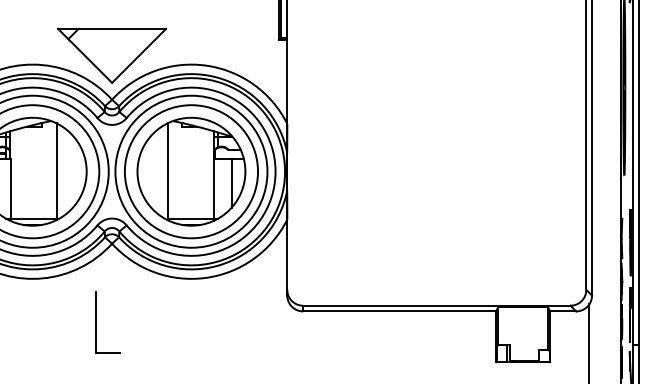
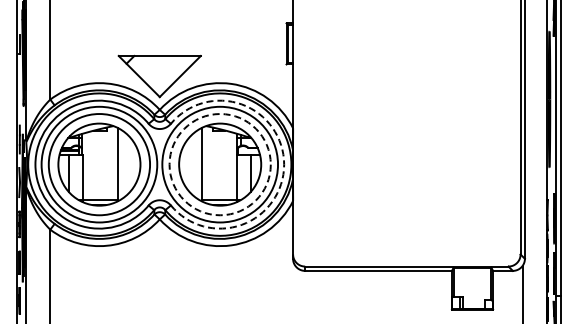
circle: (190, 171) -> (219, 164), solid -> dashed
arc: (276, 171) -> (284, 164), solid -> dashed
part: (97, 321) -> (148, 278), removed

